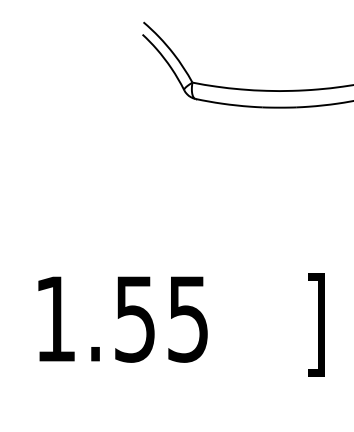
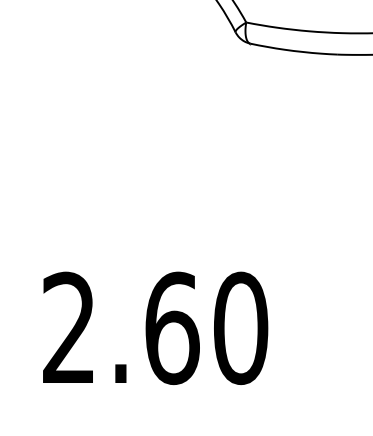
text: (122, 318) -> (155, 327), 1.55 -> 2.60

